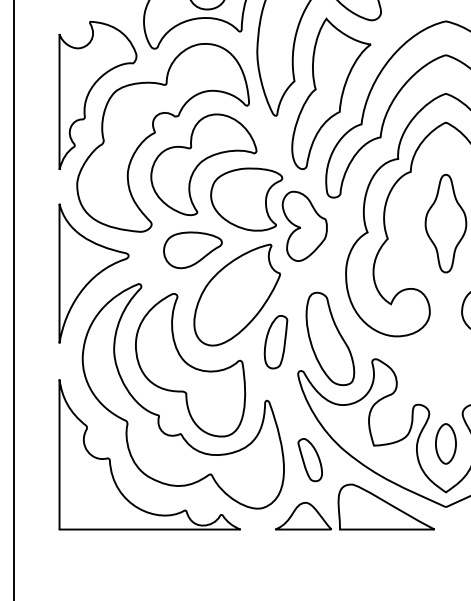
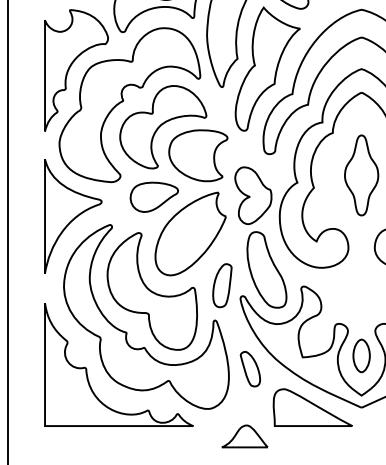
part: (304, 225) -> (253, 195), moved
part: (275, 342) -> (221, 285), moved
part: (303, 516) -> (244, 436), moved

